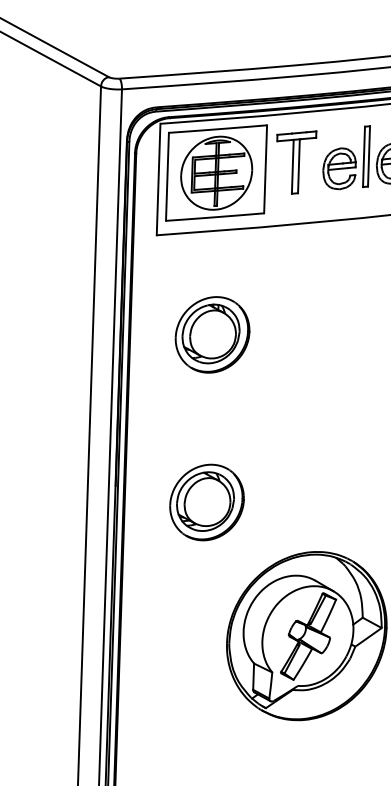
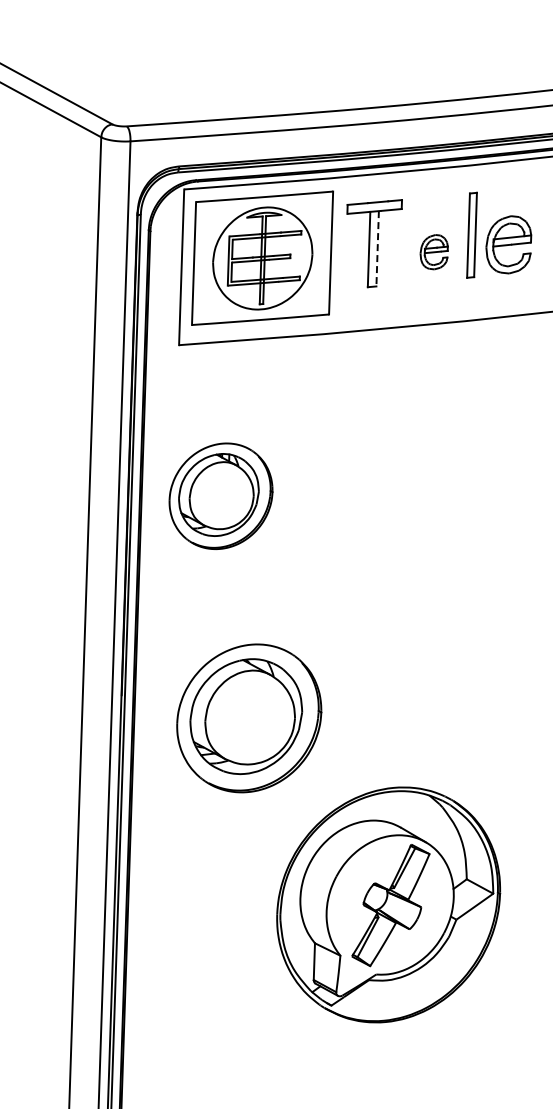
line: (298, 166) -> (377, 248), solid -> dashed
part: (338, 168) -> (433, 251), size x0.6
part: (212, 334) -> (220, 495), moved
part: (207, 502) -> (249, 718), size x1.4

